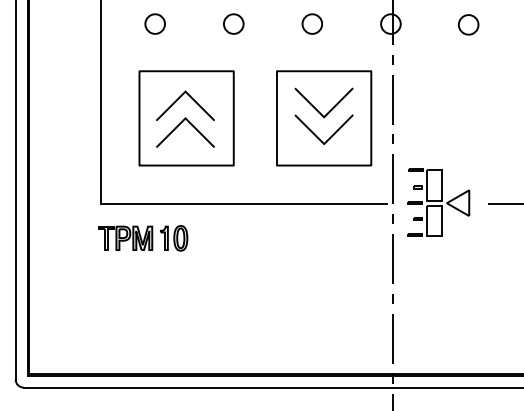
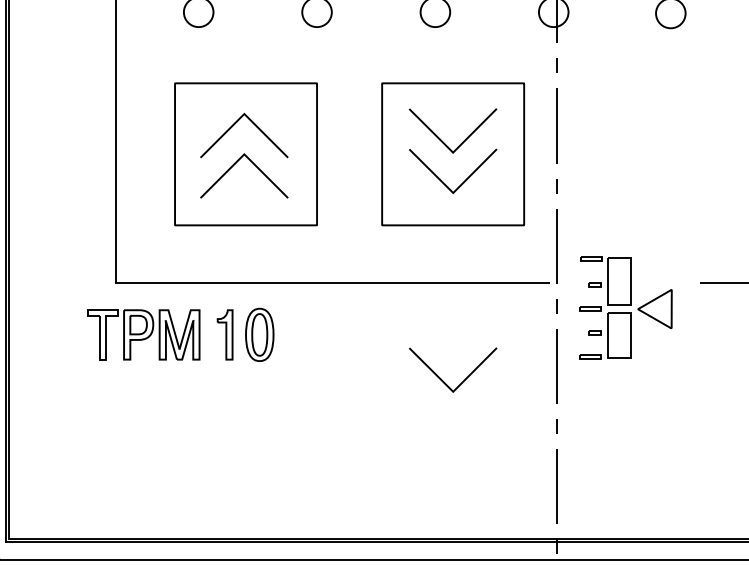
part: (438, 202) -> (625, 308), moved
part: (143, 238) -> (181, 335), size x1.4
curve: (316, 267) -> (441, 378), added

